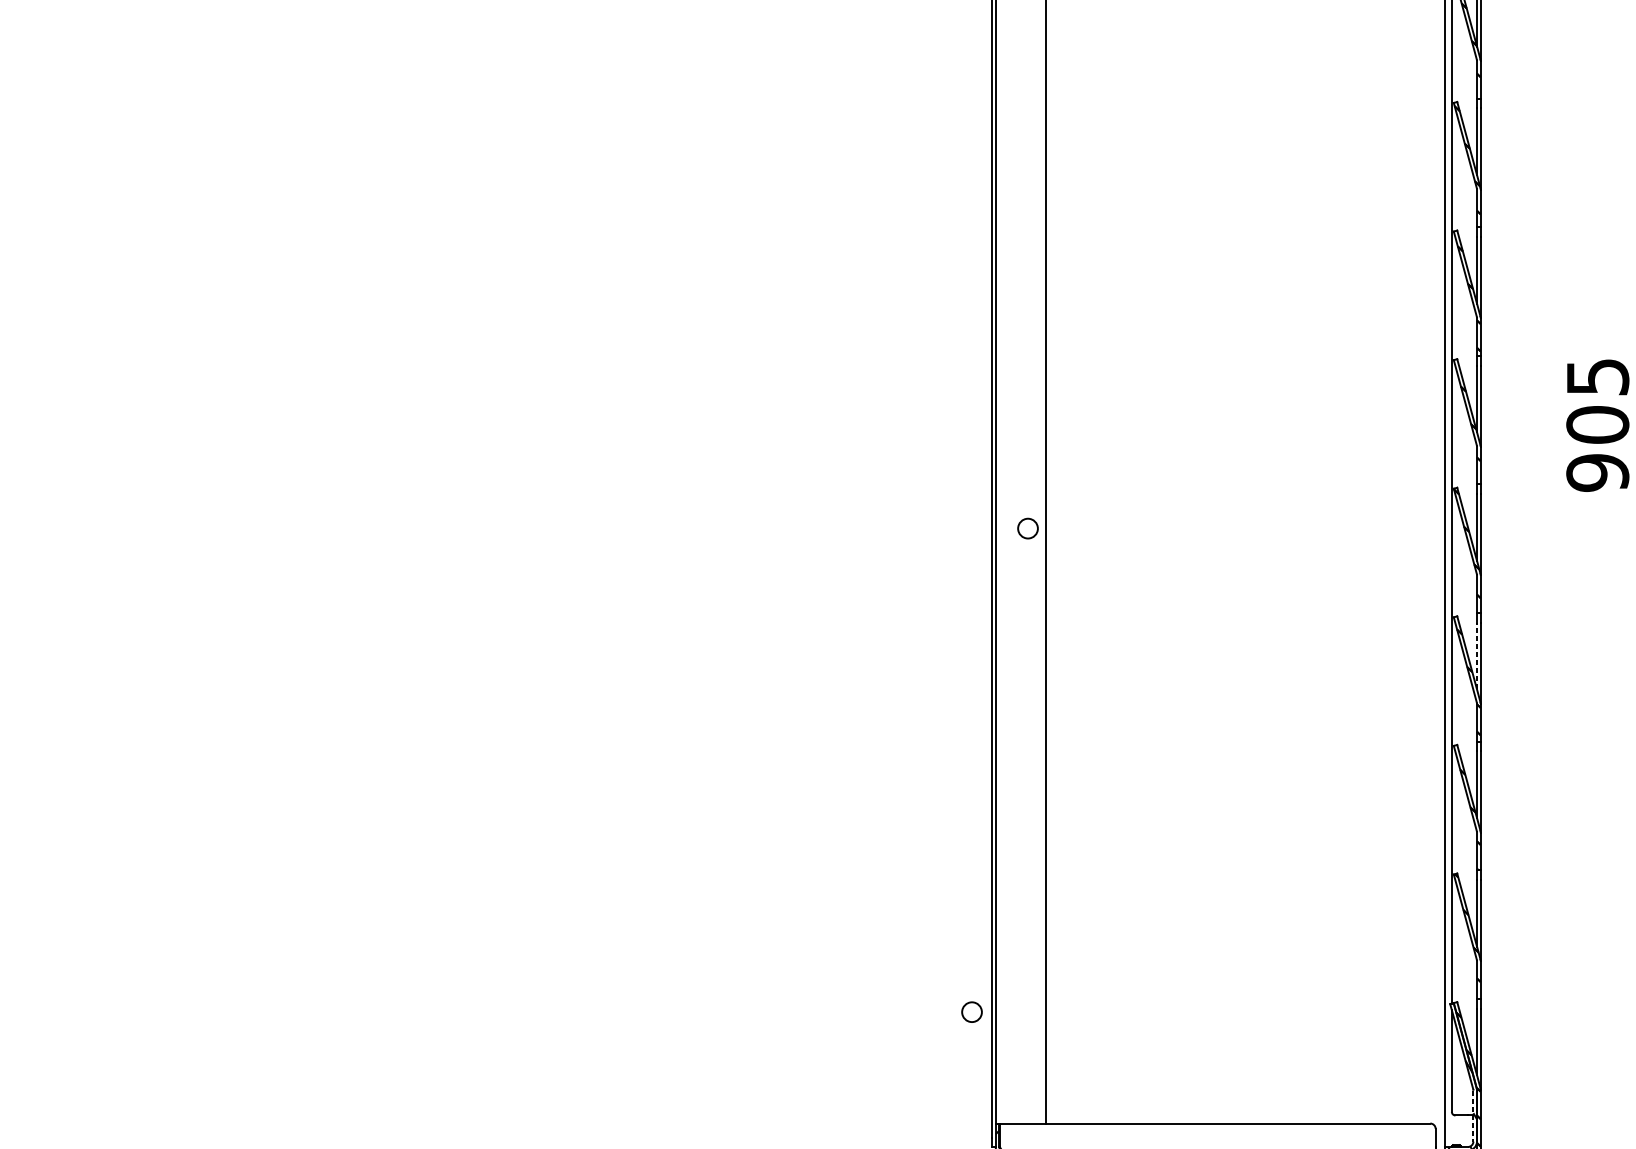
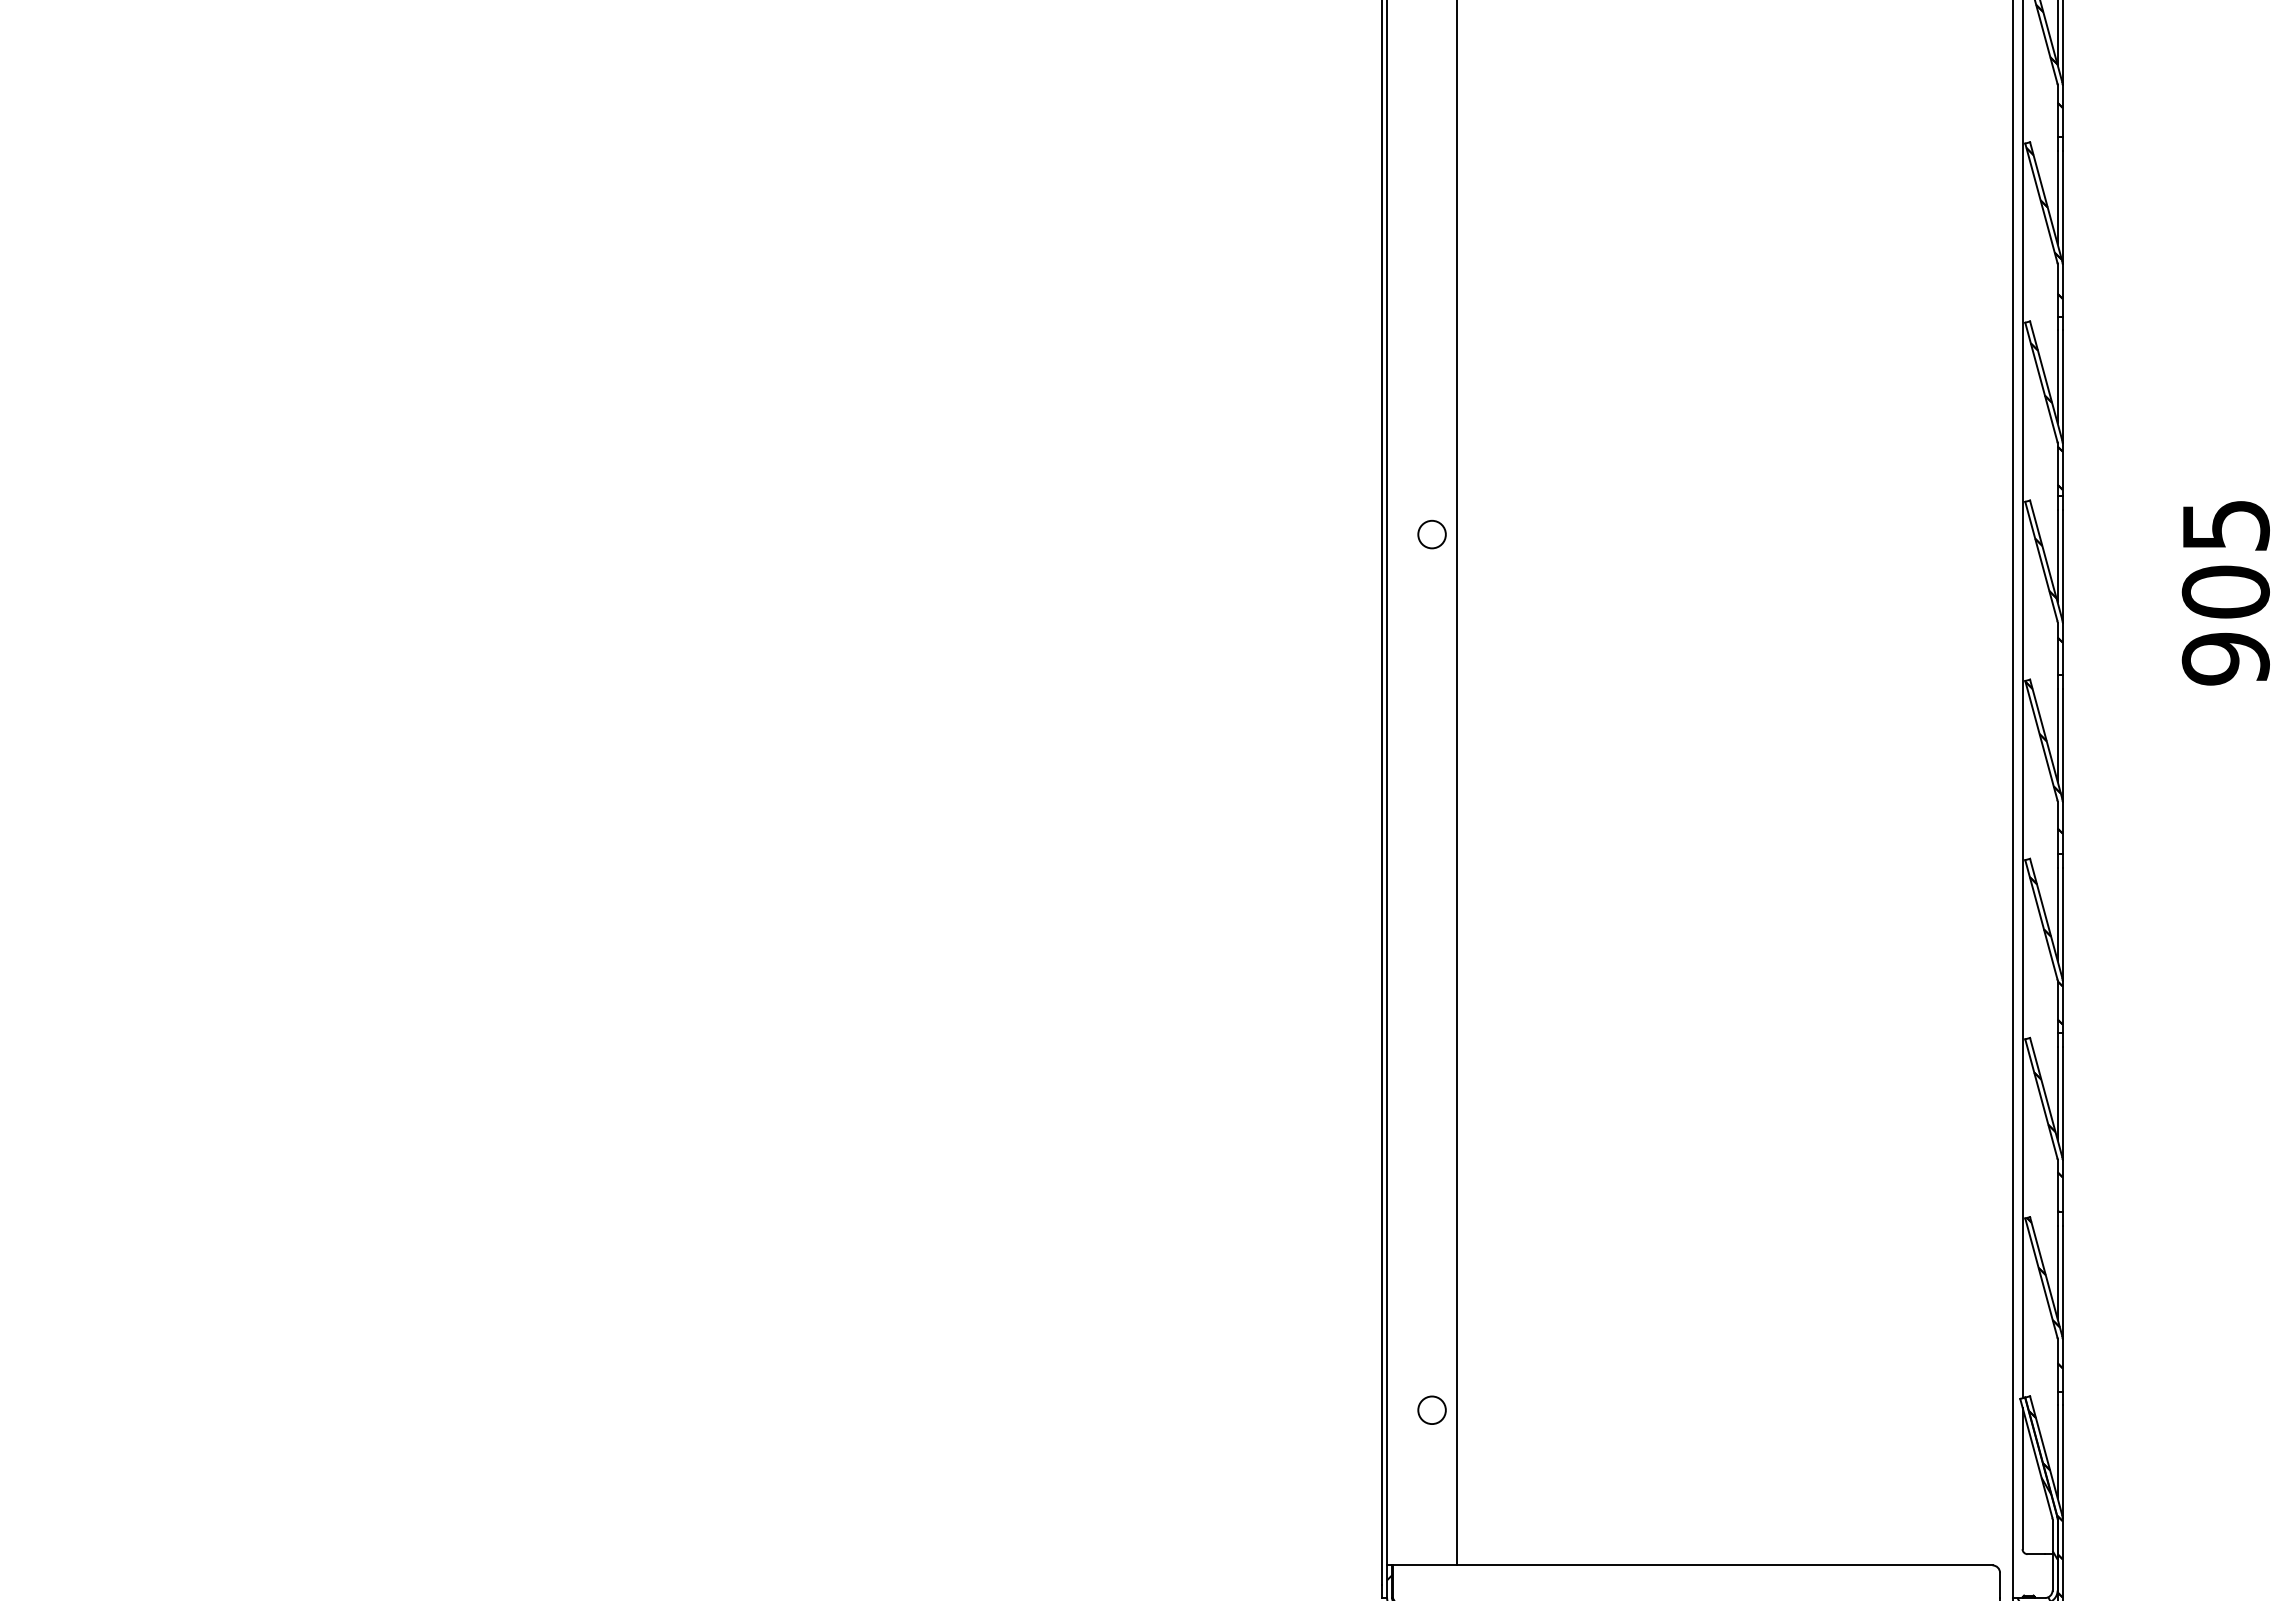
circle: (1027, 528) -> (1431, 534), moved
line: (1476, 655) -> (2057, 913), dashed -> solid
circle: (971, 1011) -> (1431, 1409), moved
line: (1473, 1116) -> (2052, 1555), dashed -> solid

